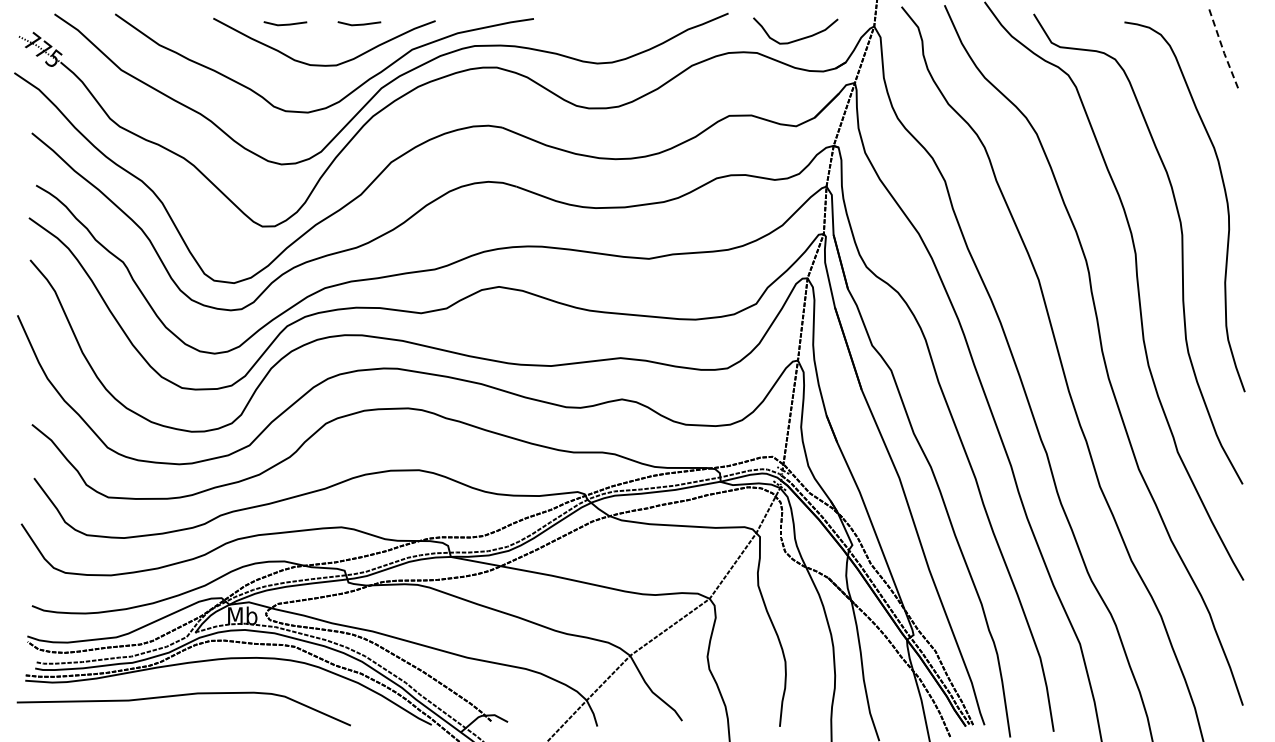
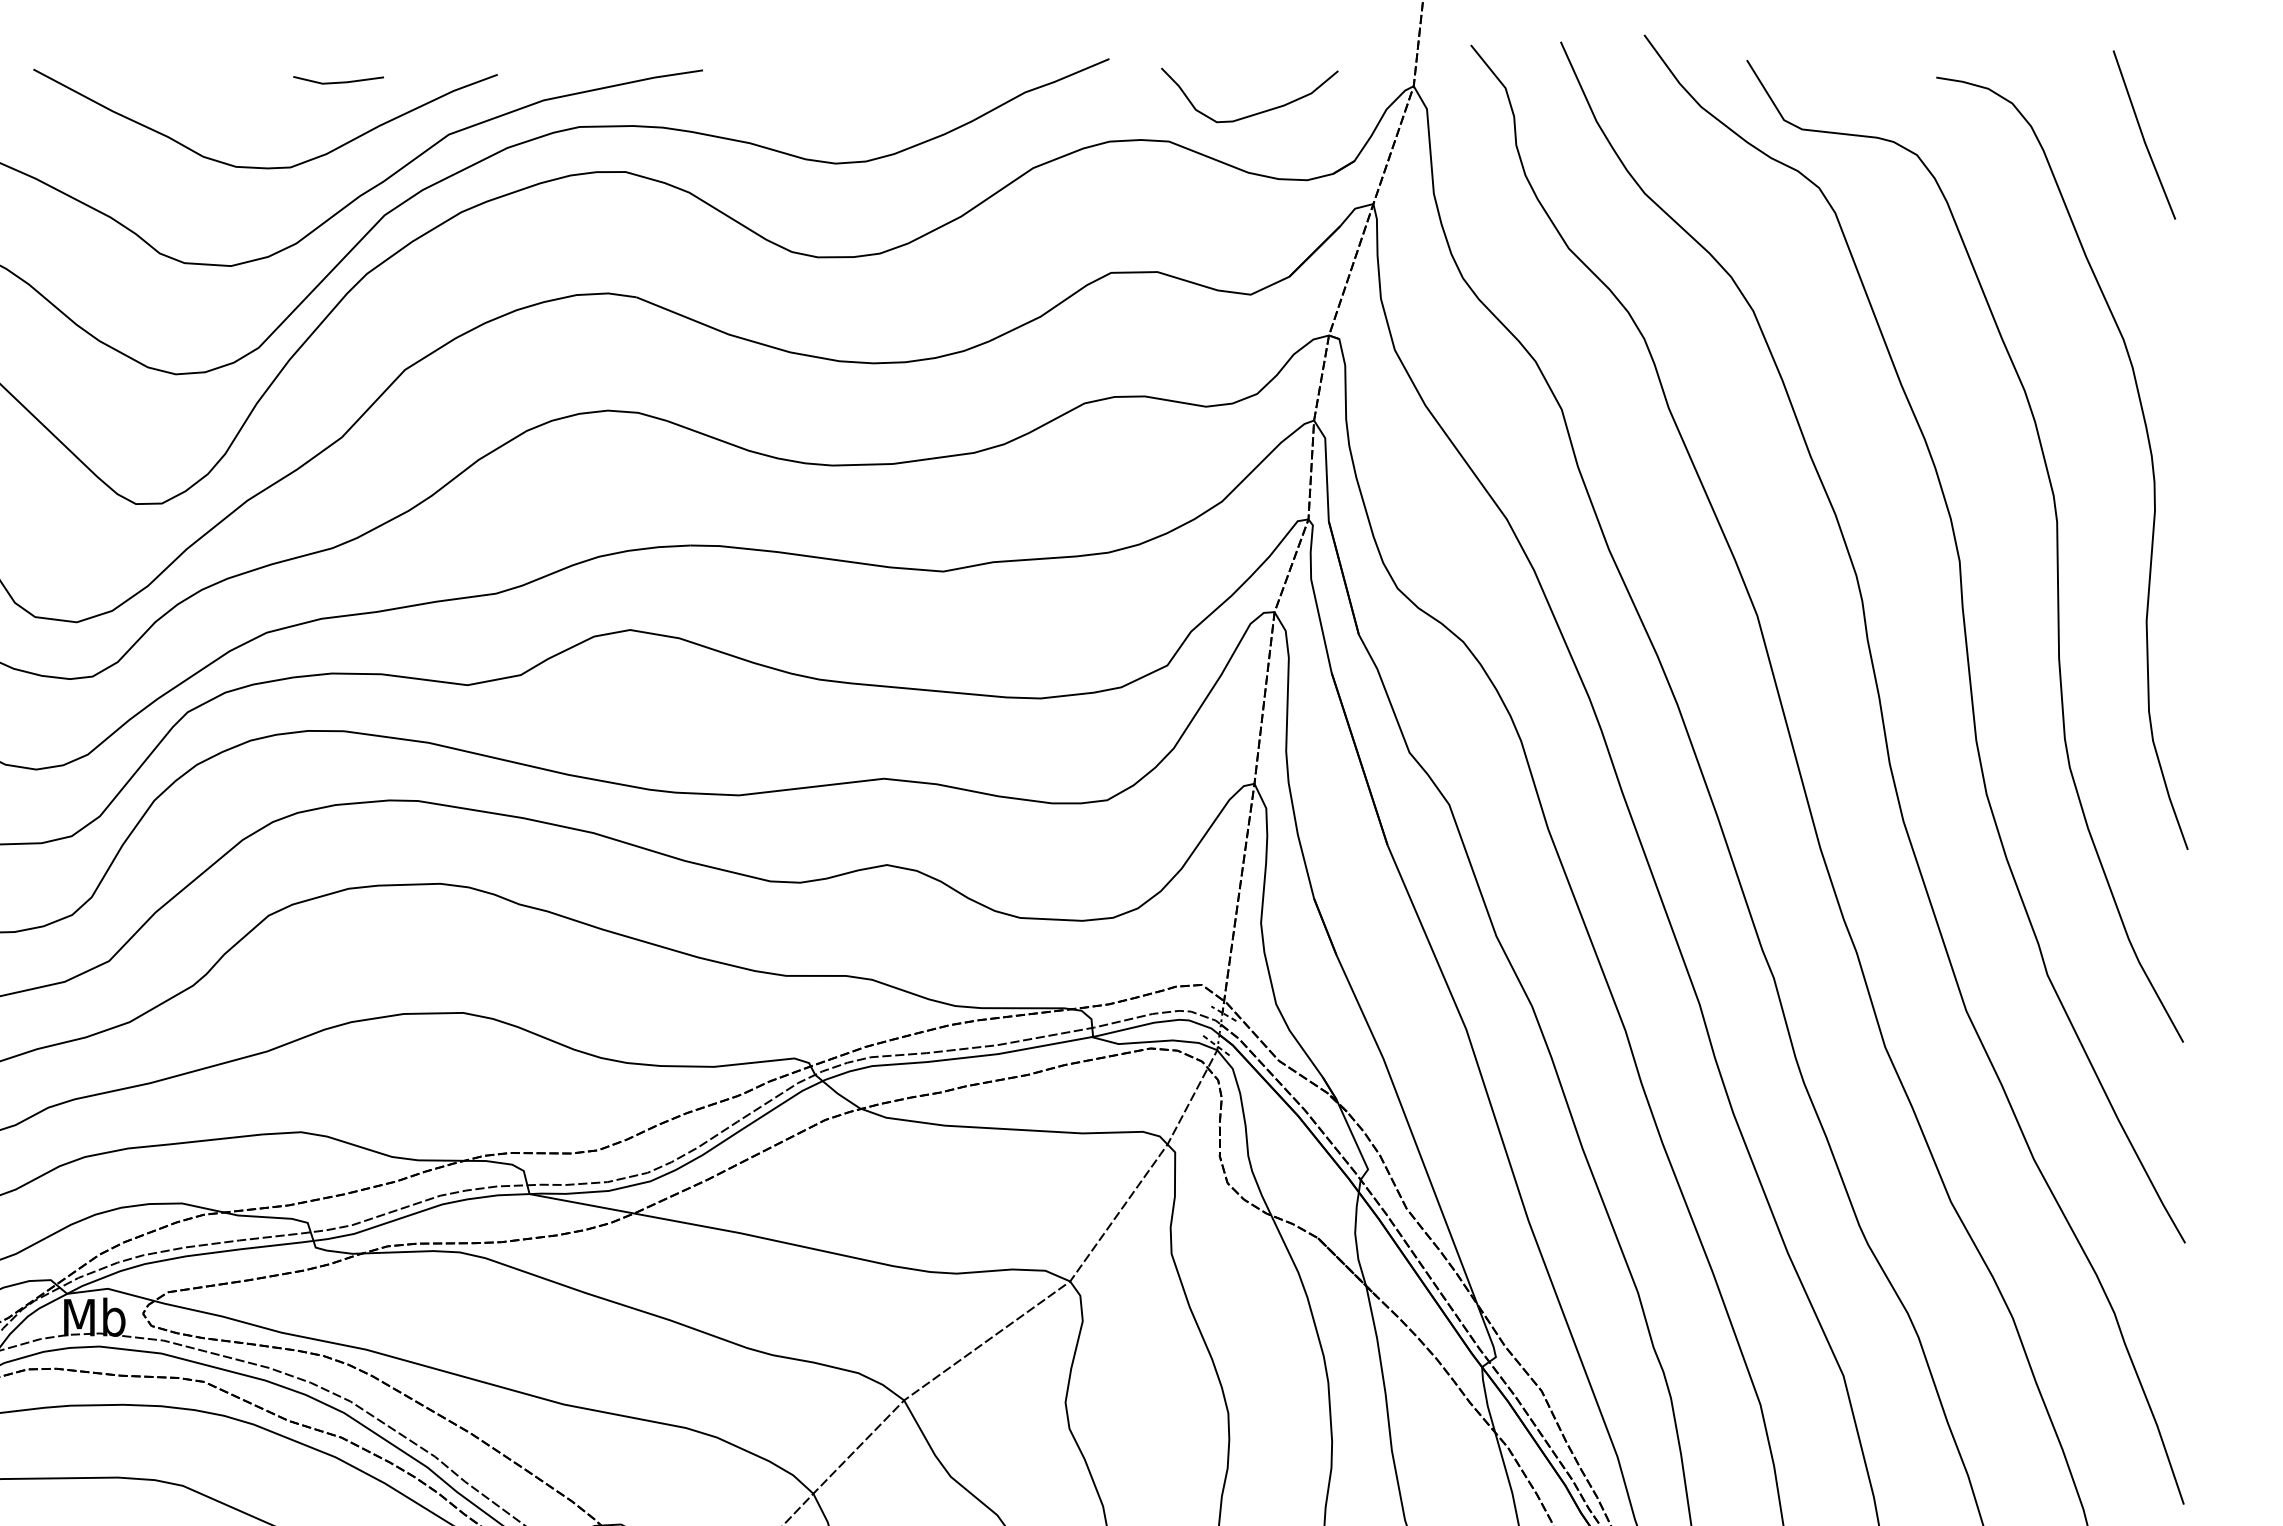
line: (286, 23) -> (186, 79), removed
line: (1223, 50) -> (2143, 136), dashed -> solid

